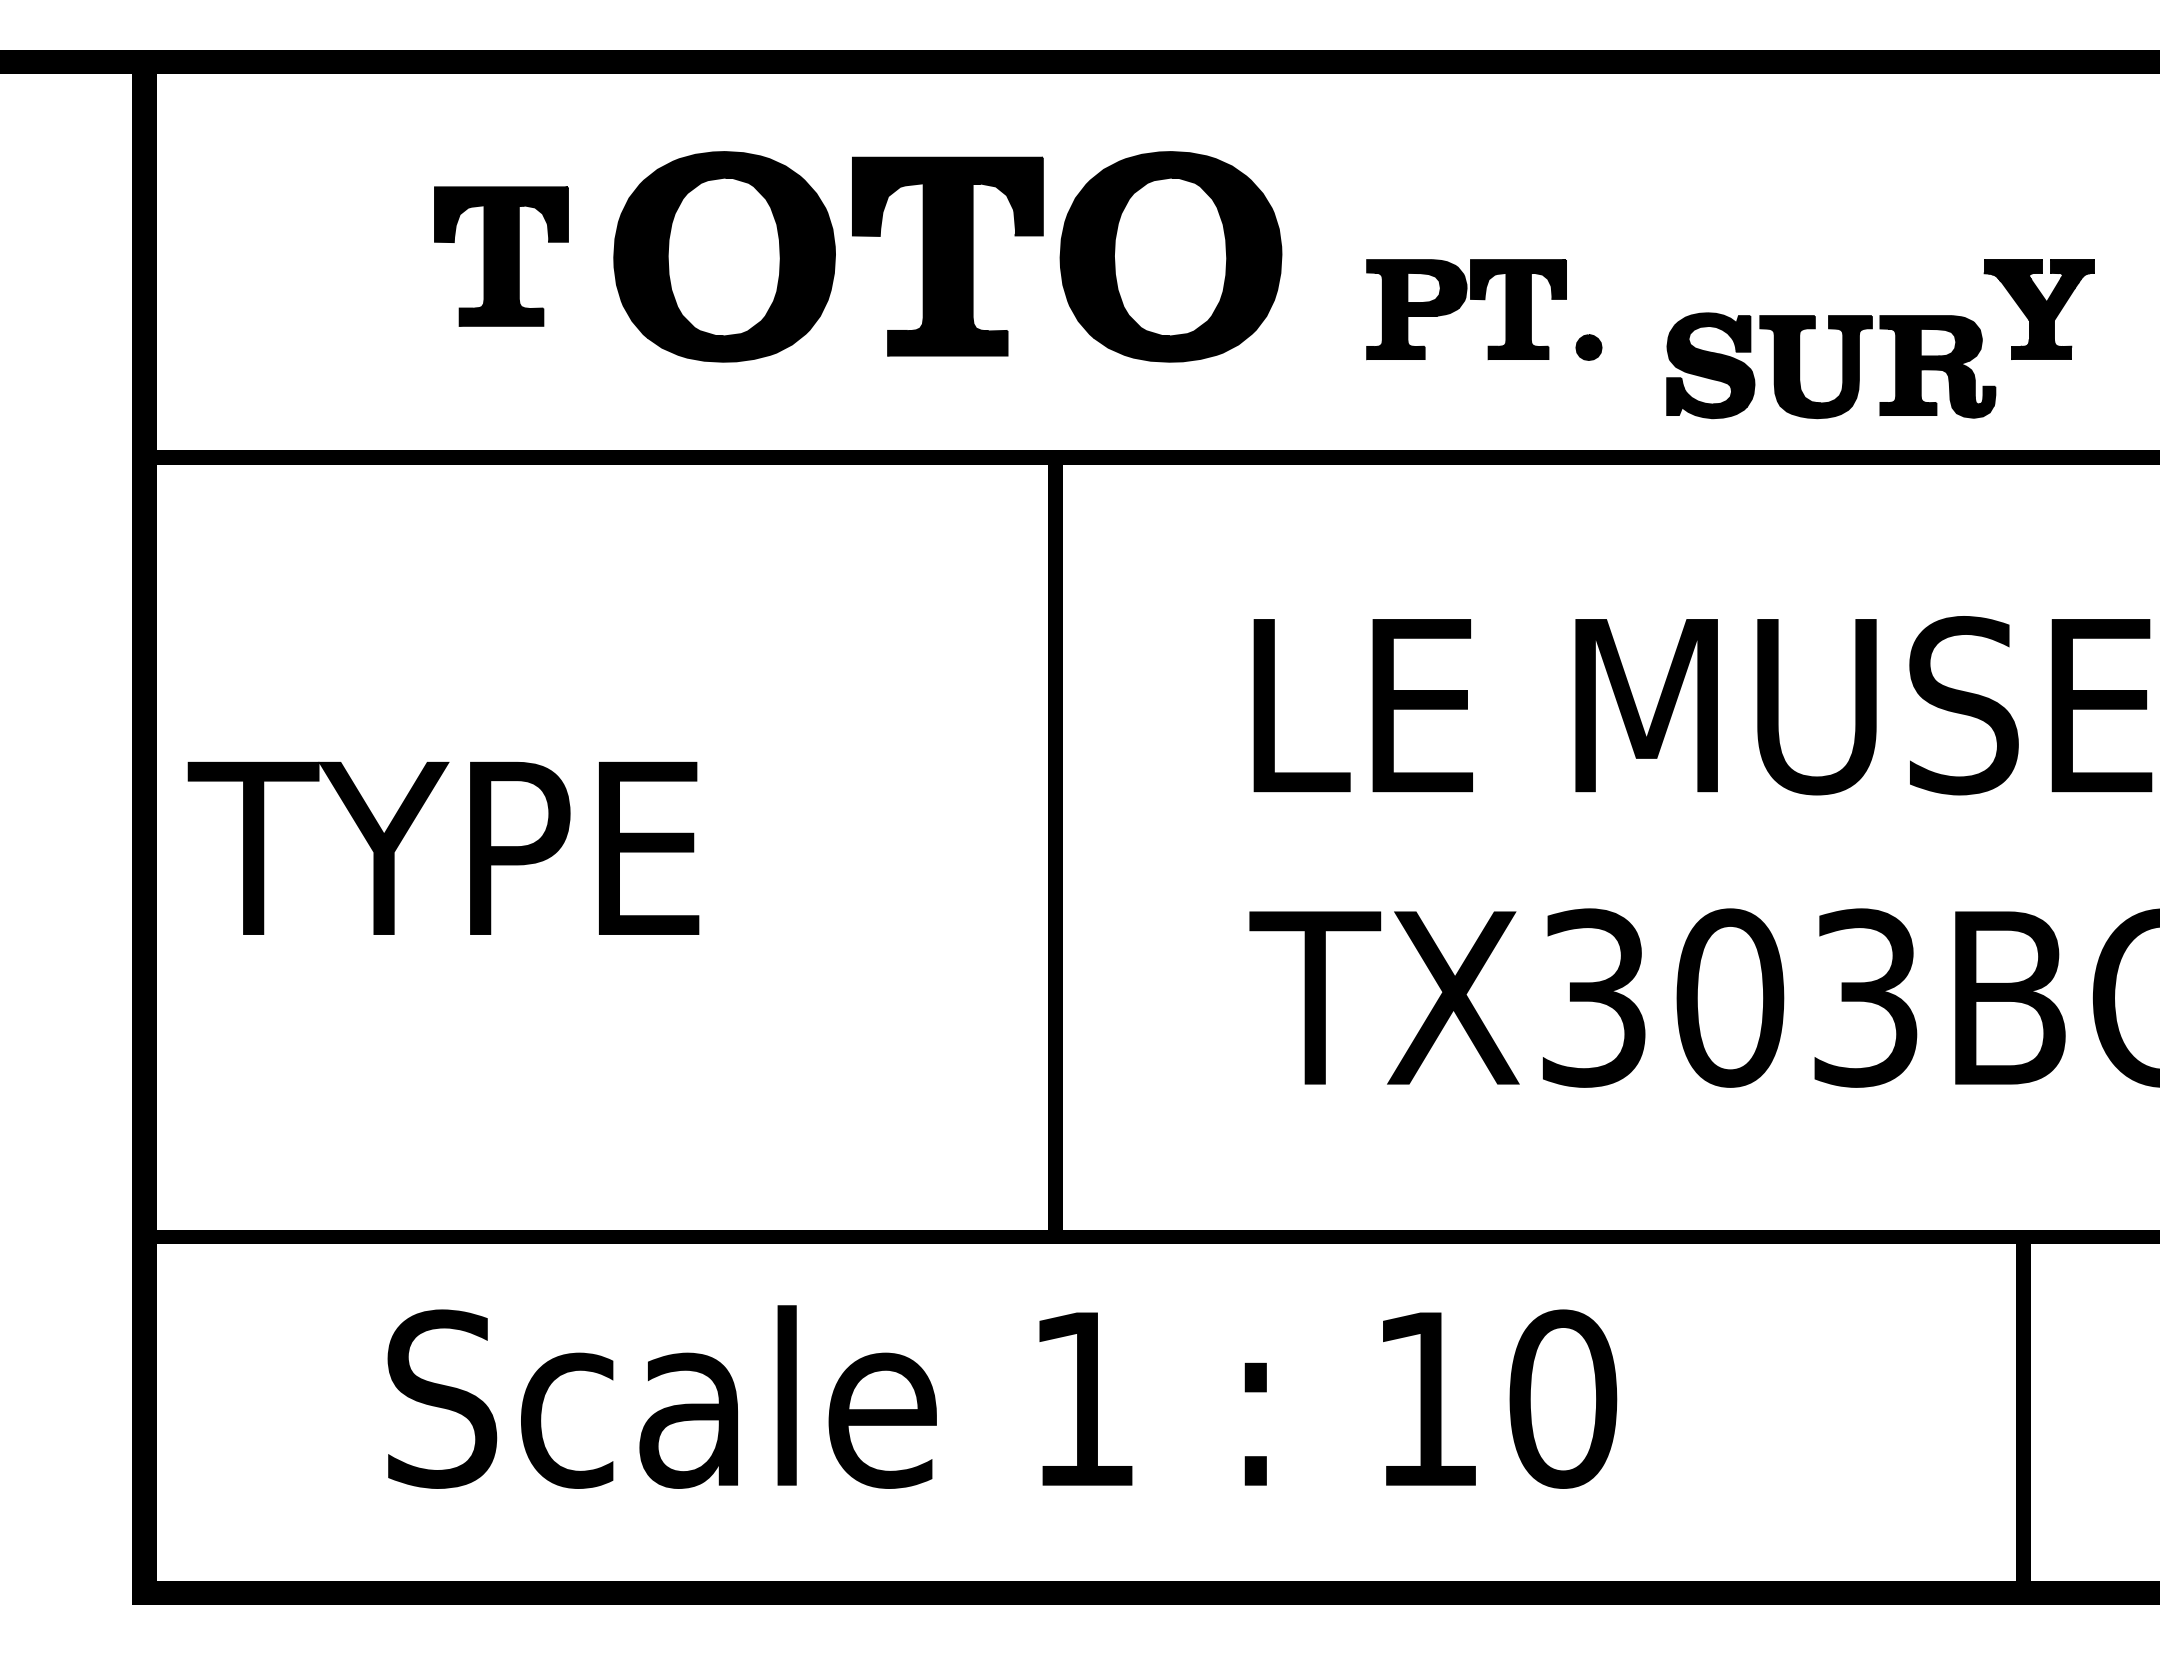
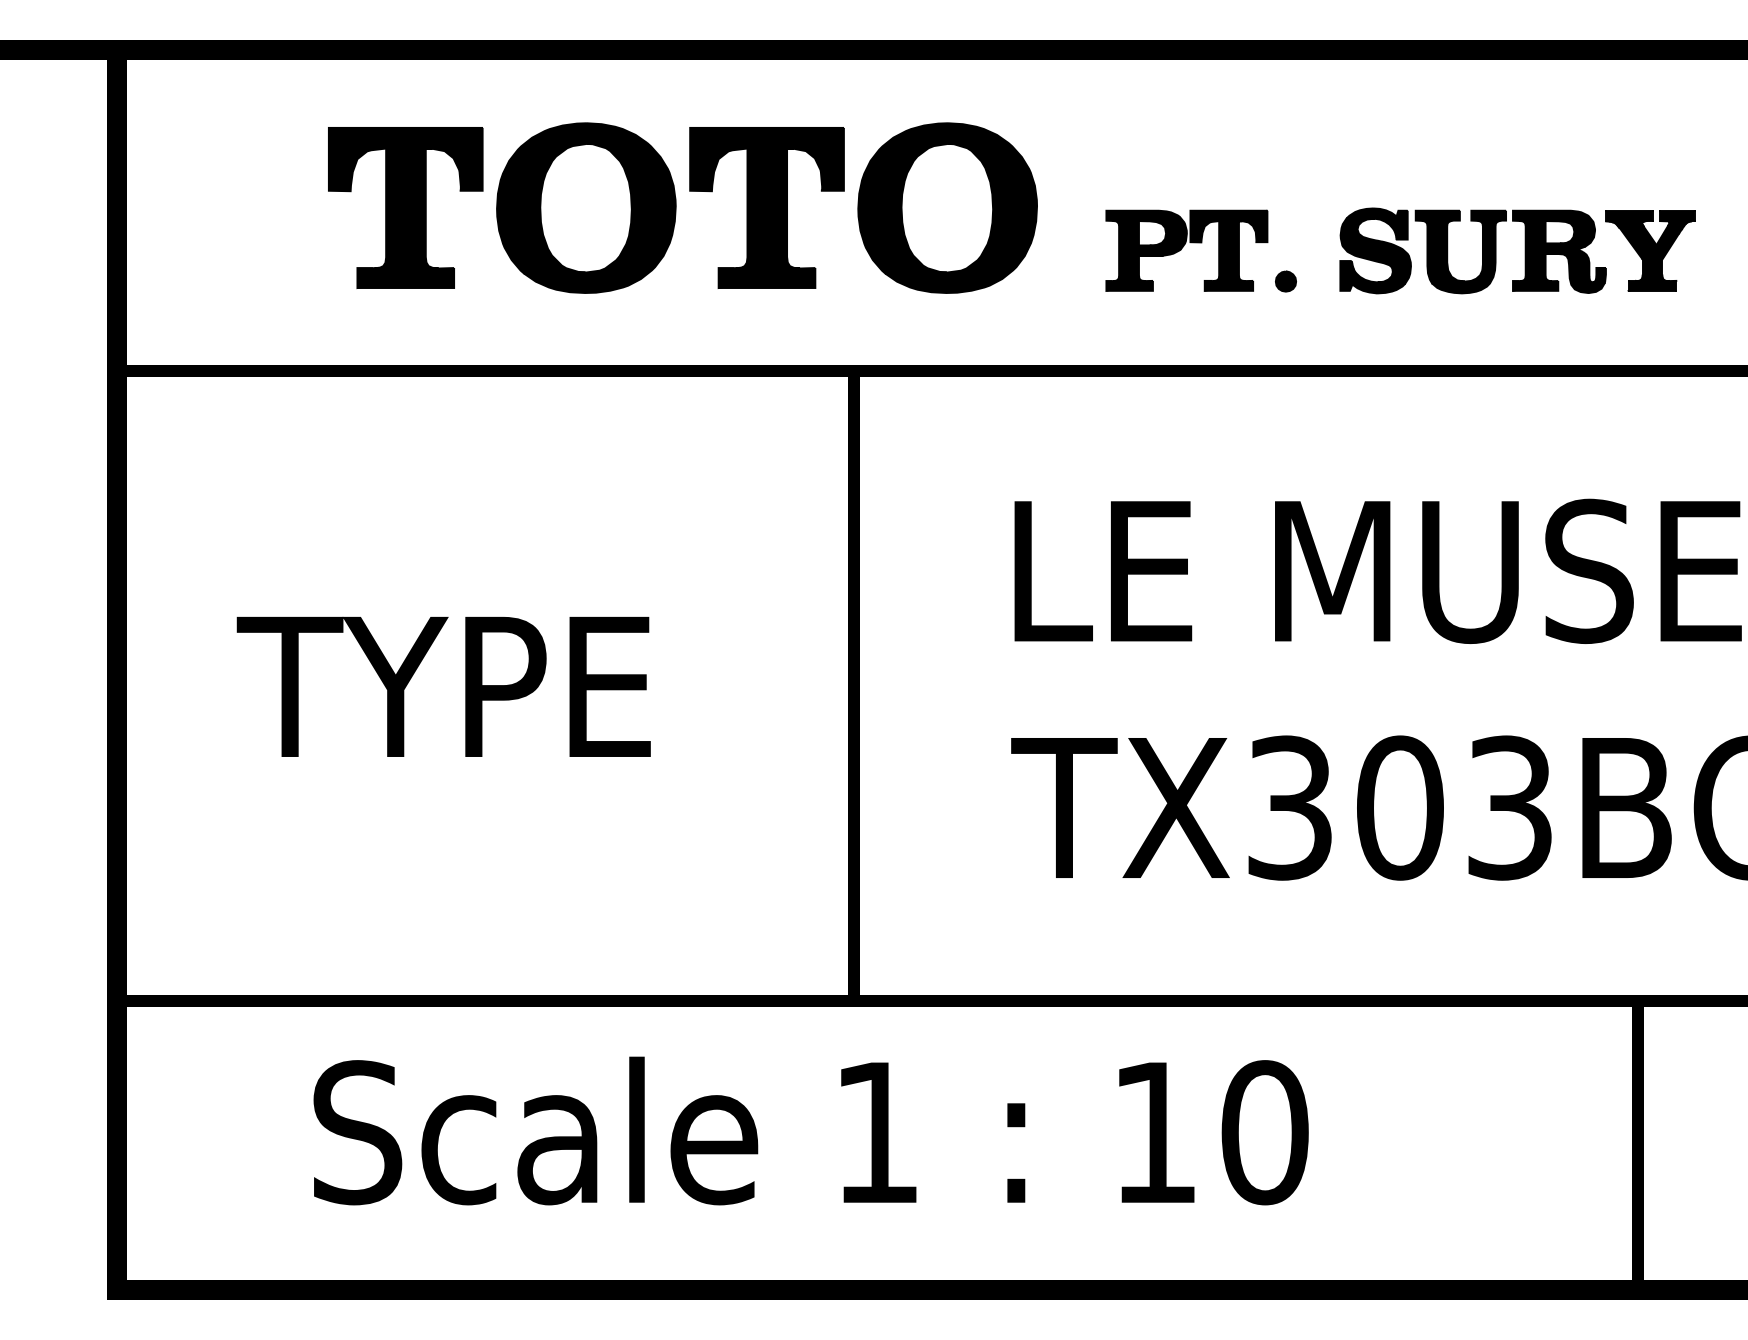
part: (501, 256) -> (405, 207), size x1.43
part: (1842, 365) -> (1482, 250), moved
text: (443, 847) -> (443, 686), moved

